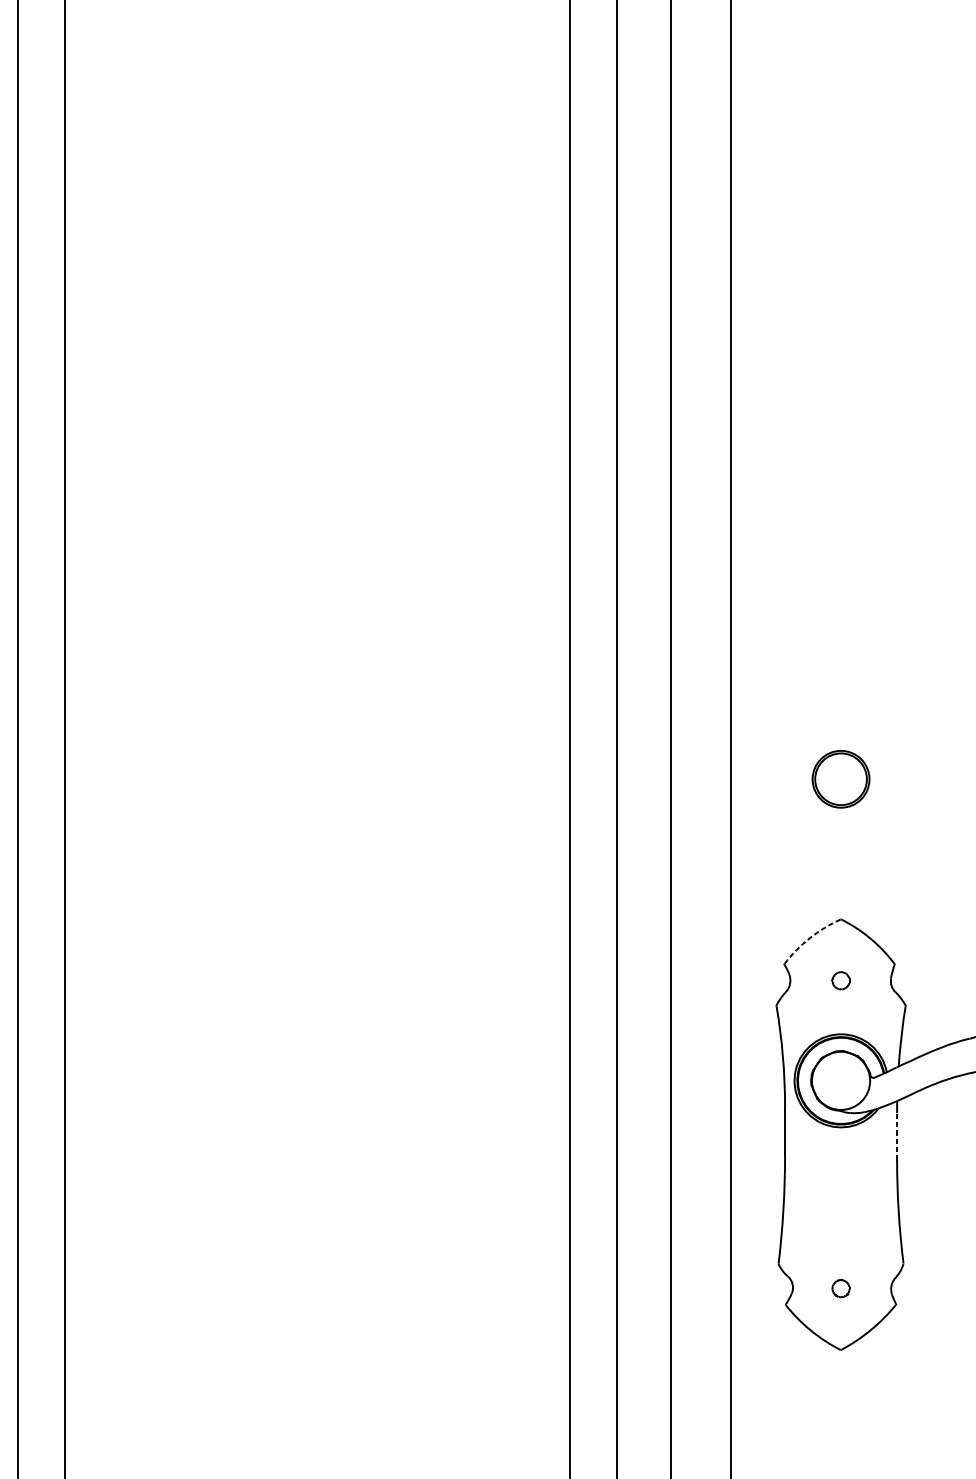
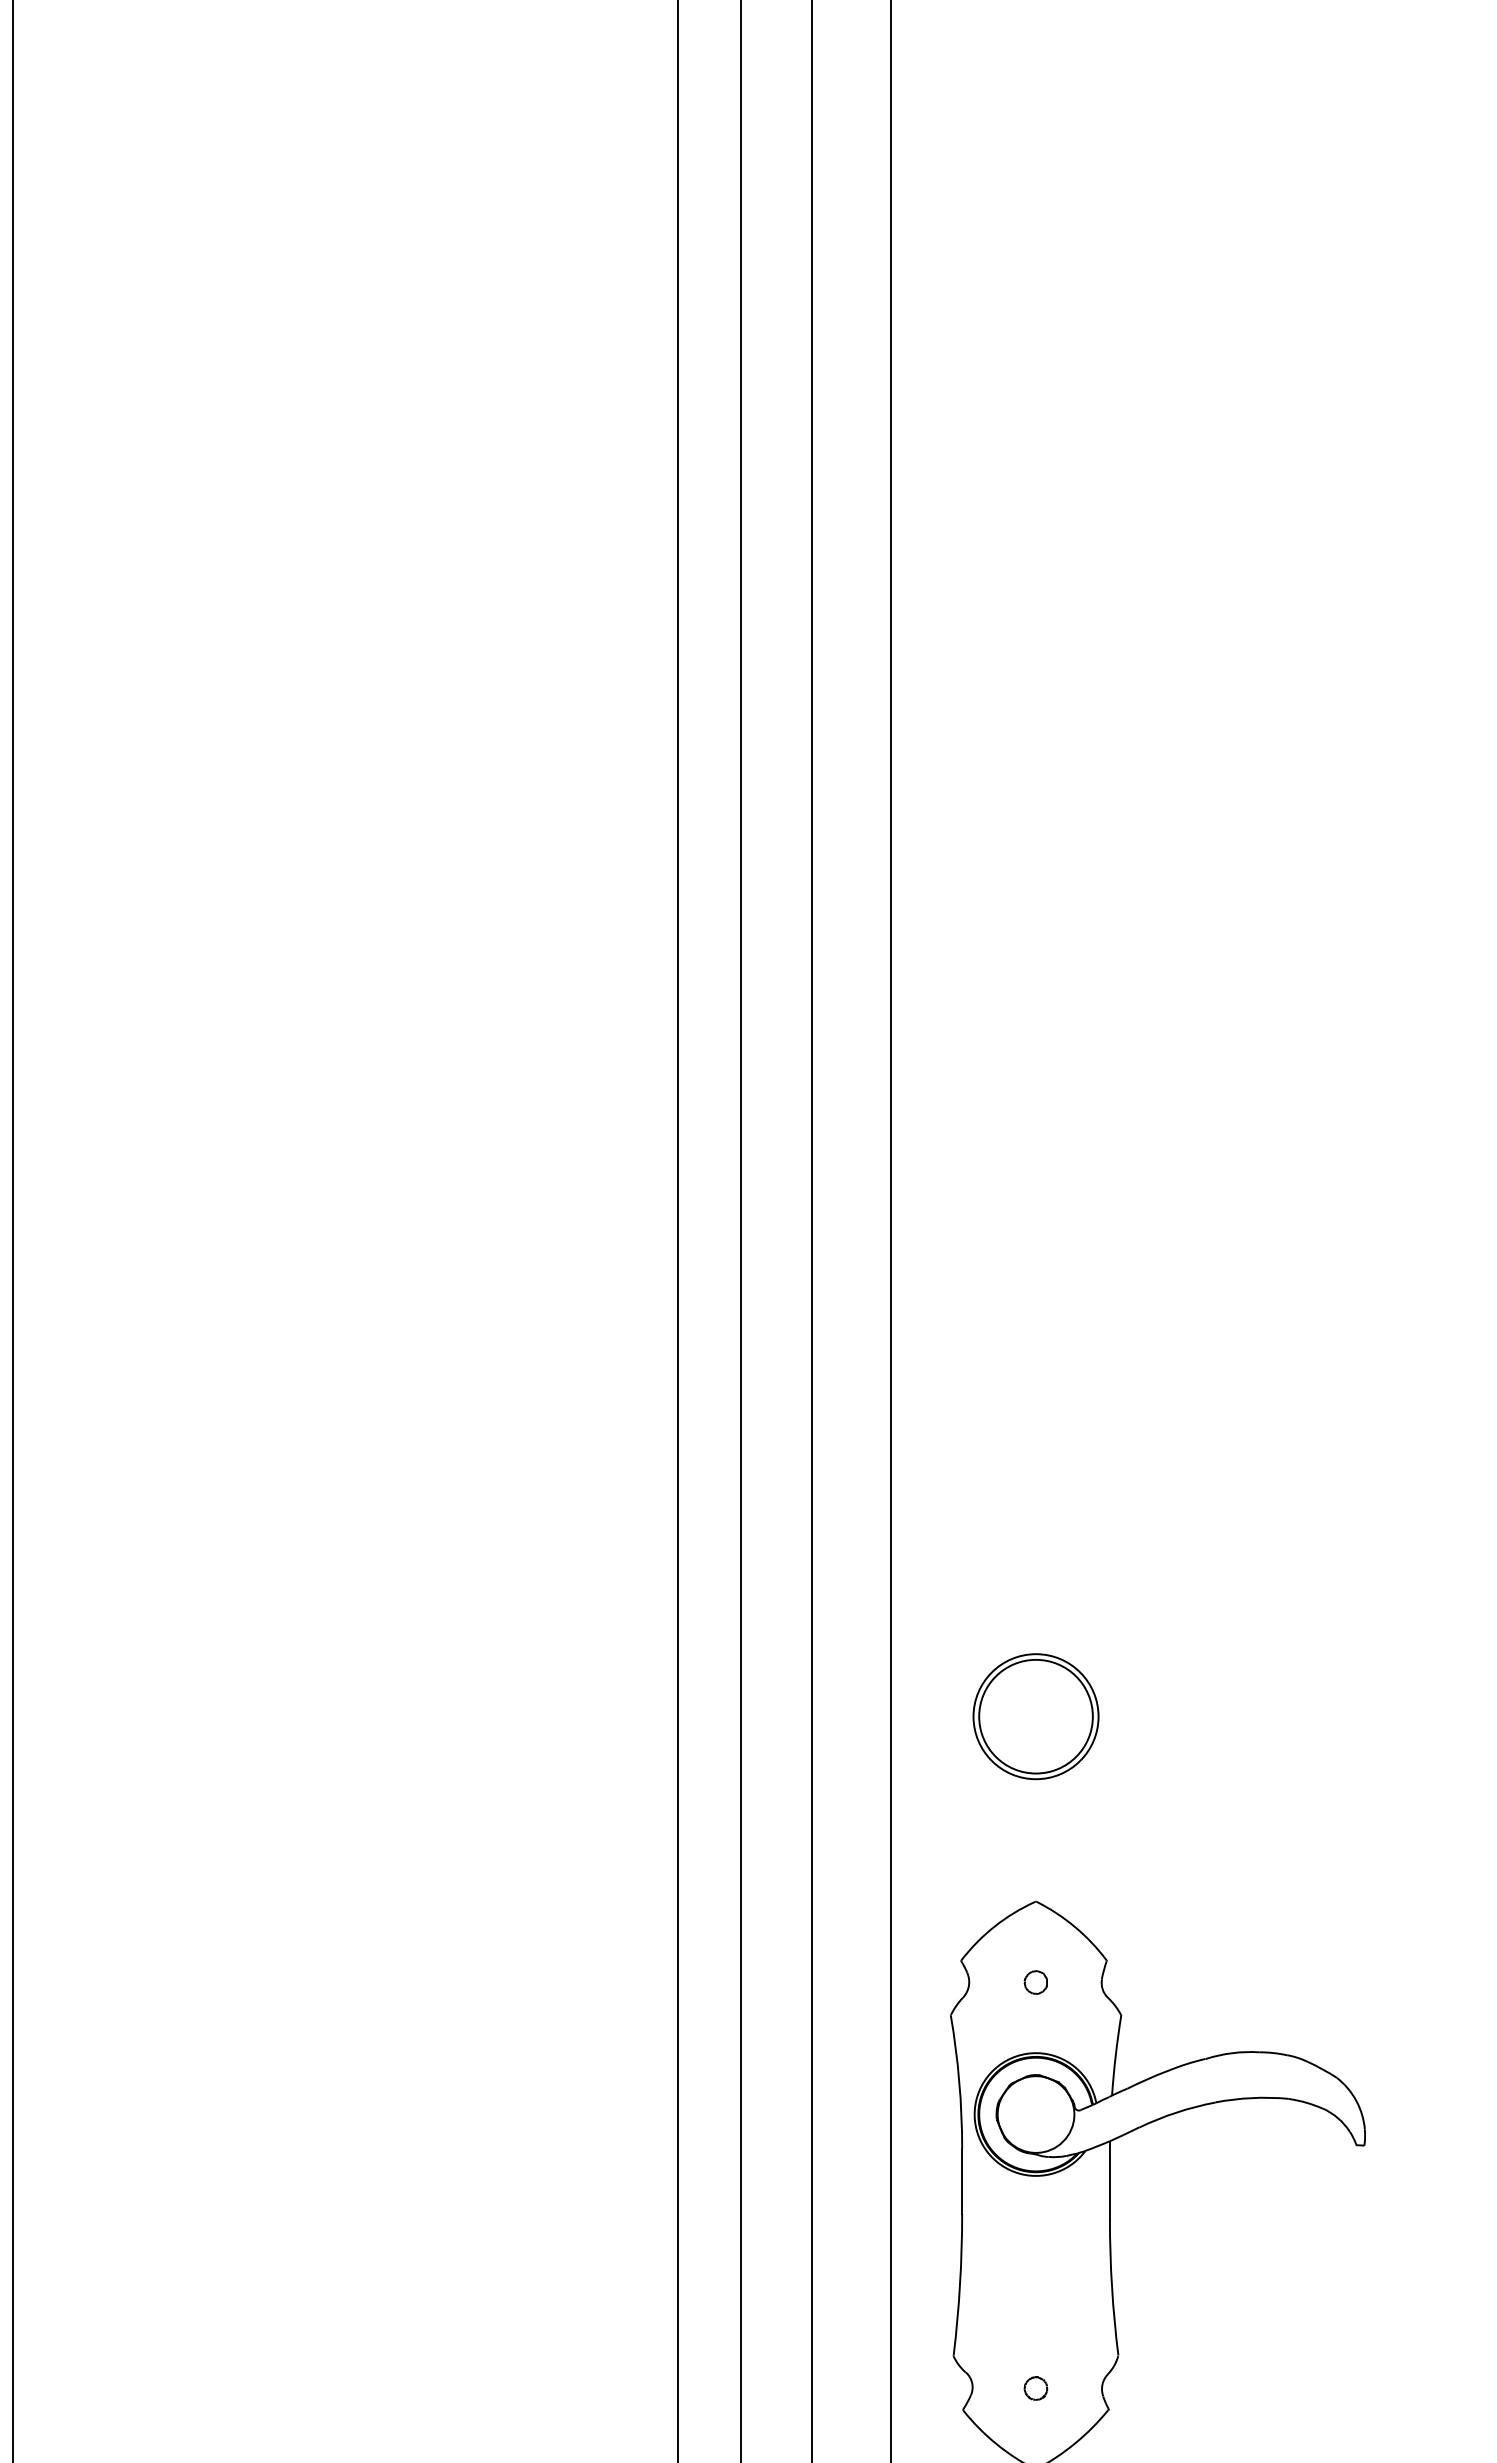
part: (840, 779) -> (1035, 1716), size x1.67
arc: (809, 938) -> (994, 1926), dashed -> solid
line: (896, 1136) -> (1109, 2187), dashed -> solid

